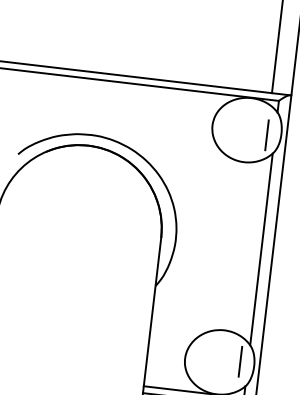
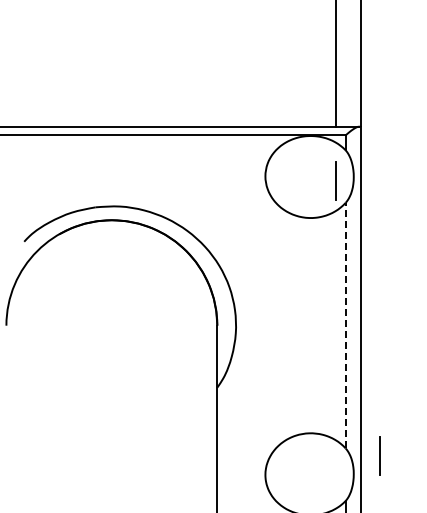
line: (261, 249) -> (345, 325), solid -> dashed
line: (240, 361) -> (379, 455), moved

